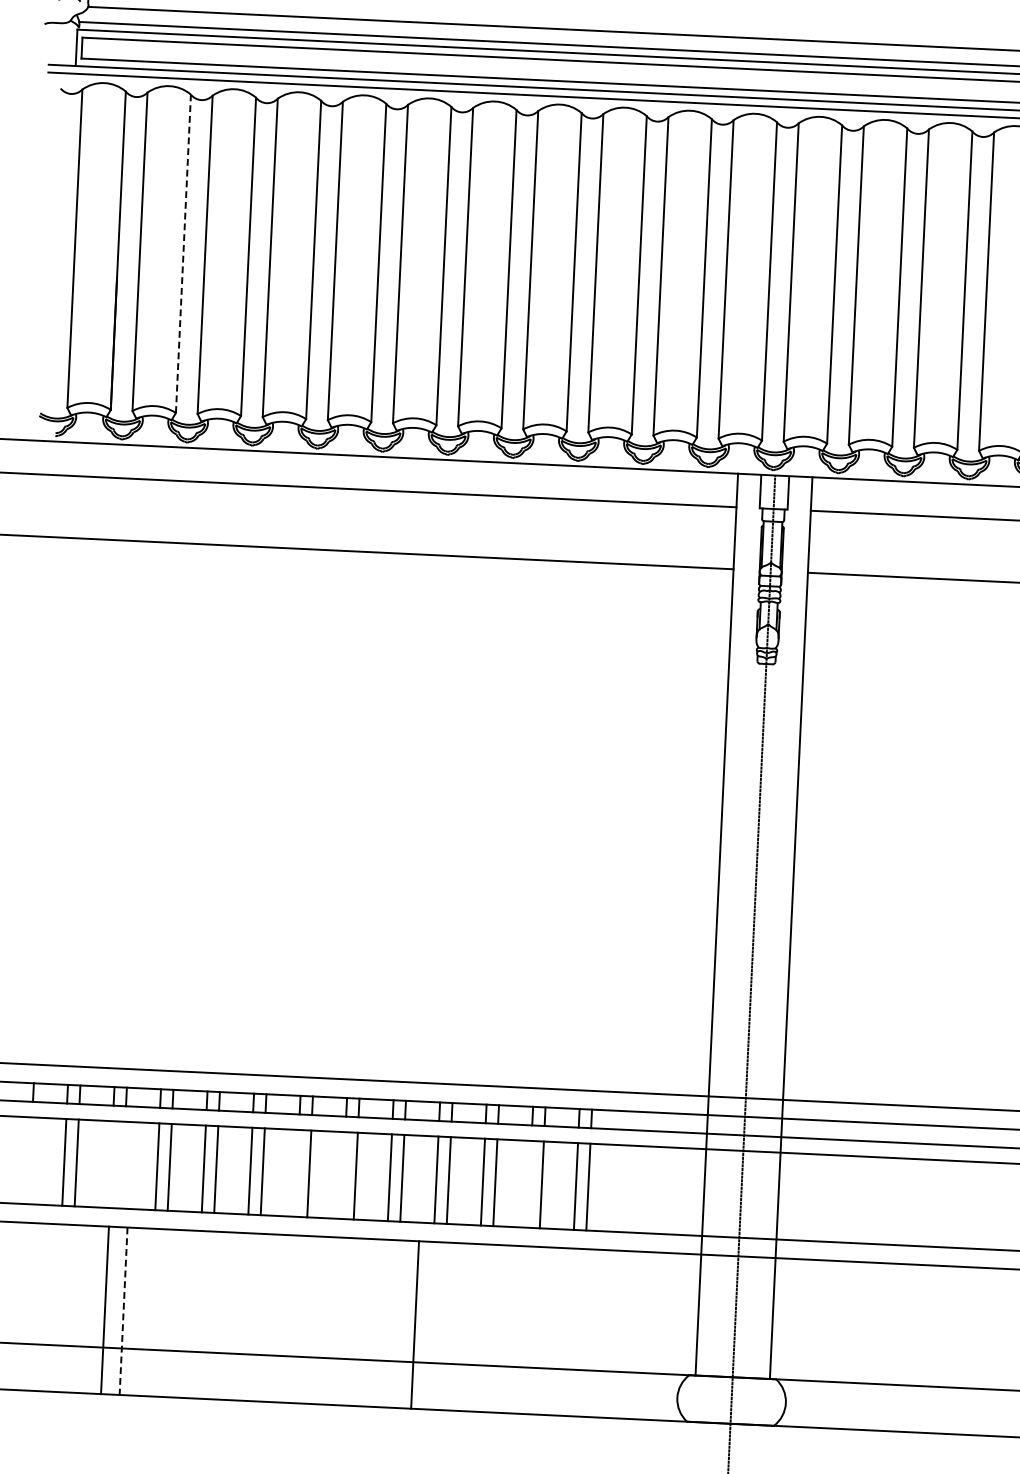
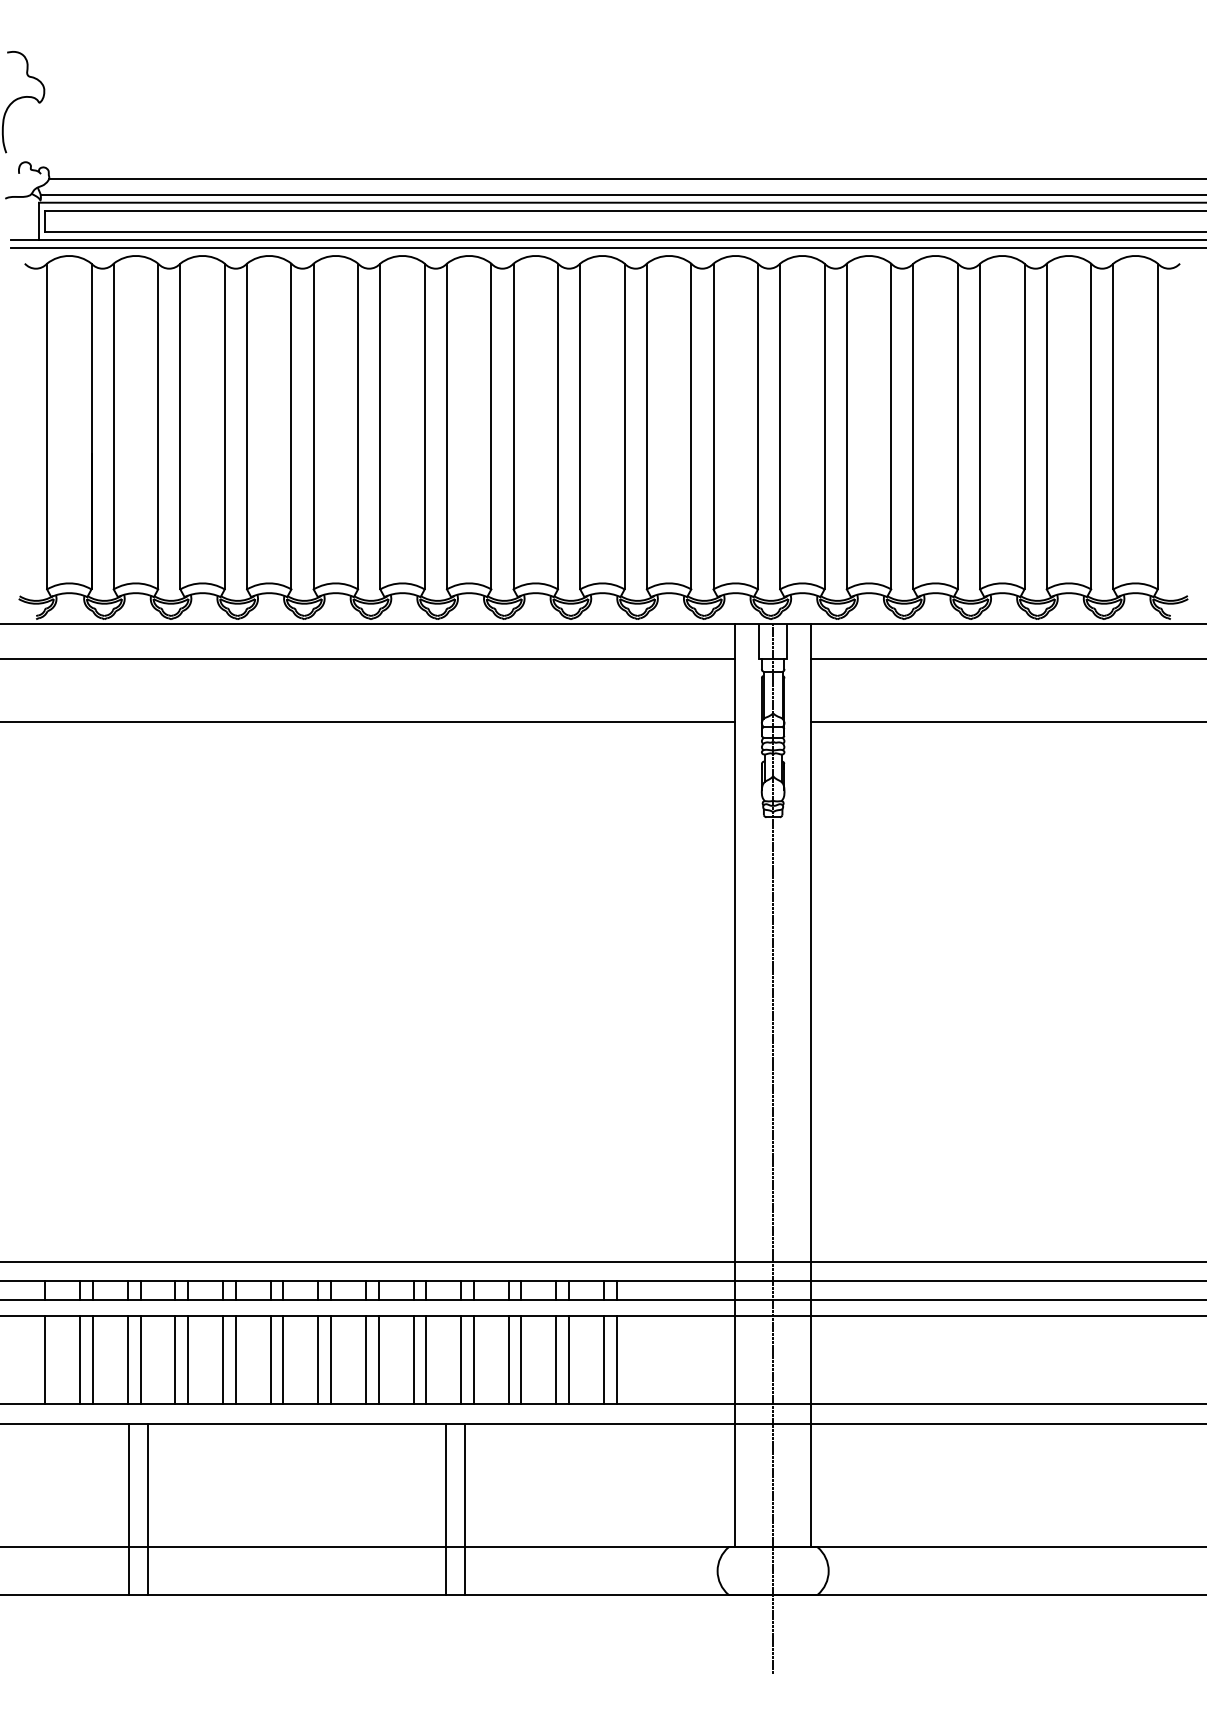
line: (183, 253) -> (158, 426), dashed -> solid
line: (30, 1160) -> (45, 1359), added
line: (110, 1164) -> (127, 1359), added
line: (123, 1164) -> (140, 1359), added
line: (297, 1172) -> (318, 1359), added
line: (343, 1175) -> (365, 1359), added
line: (529, 1183) -> (556, 1359), added
line: (123, 1311) -> (147, 1509), dashed -> solid
line: (433, 1325) -> (465, 1508), added

